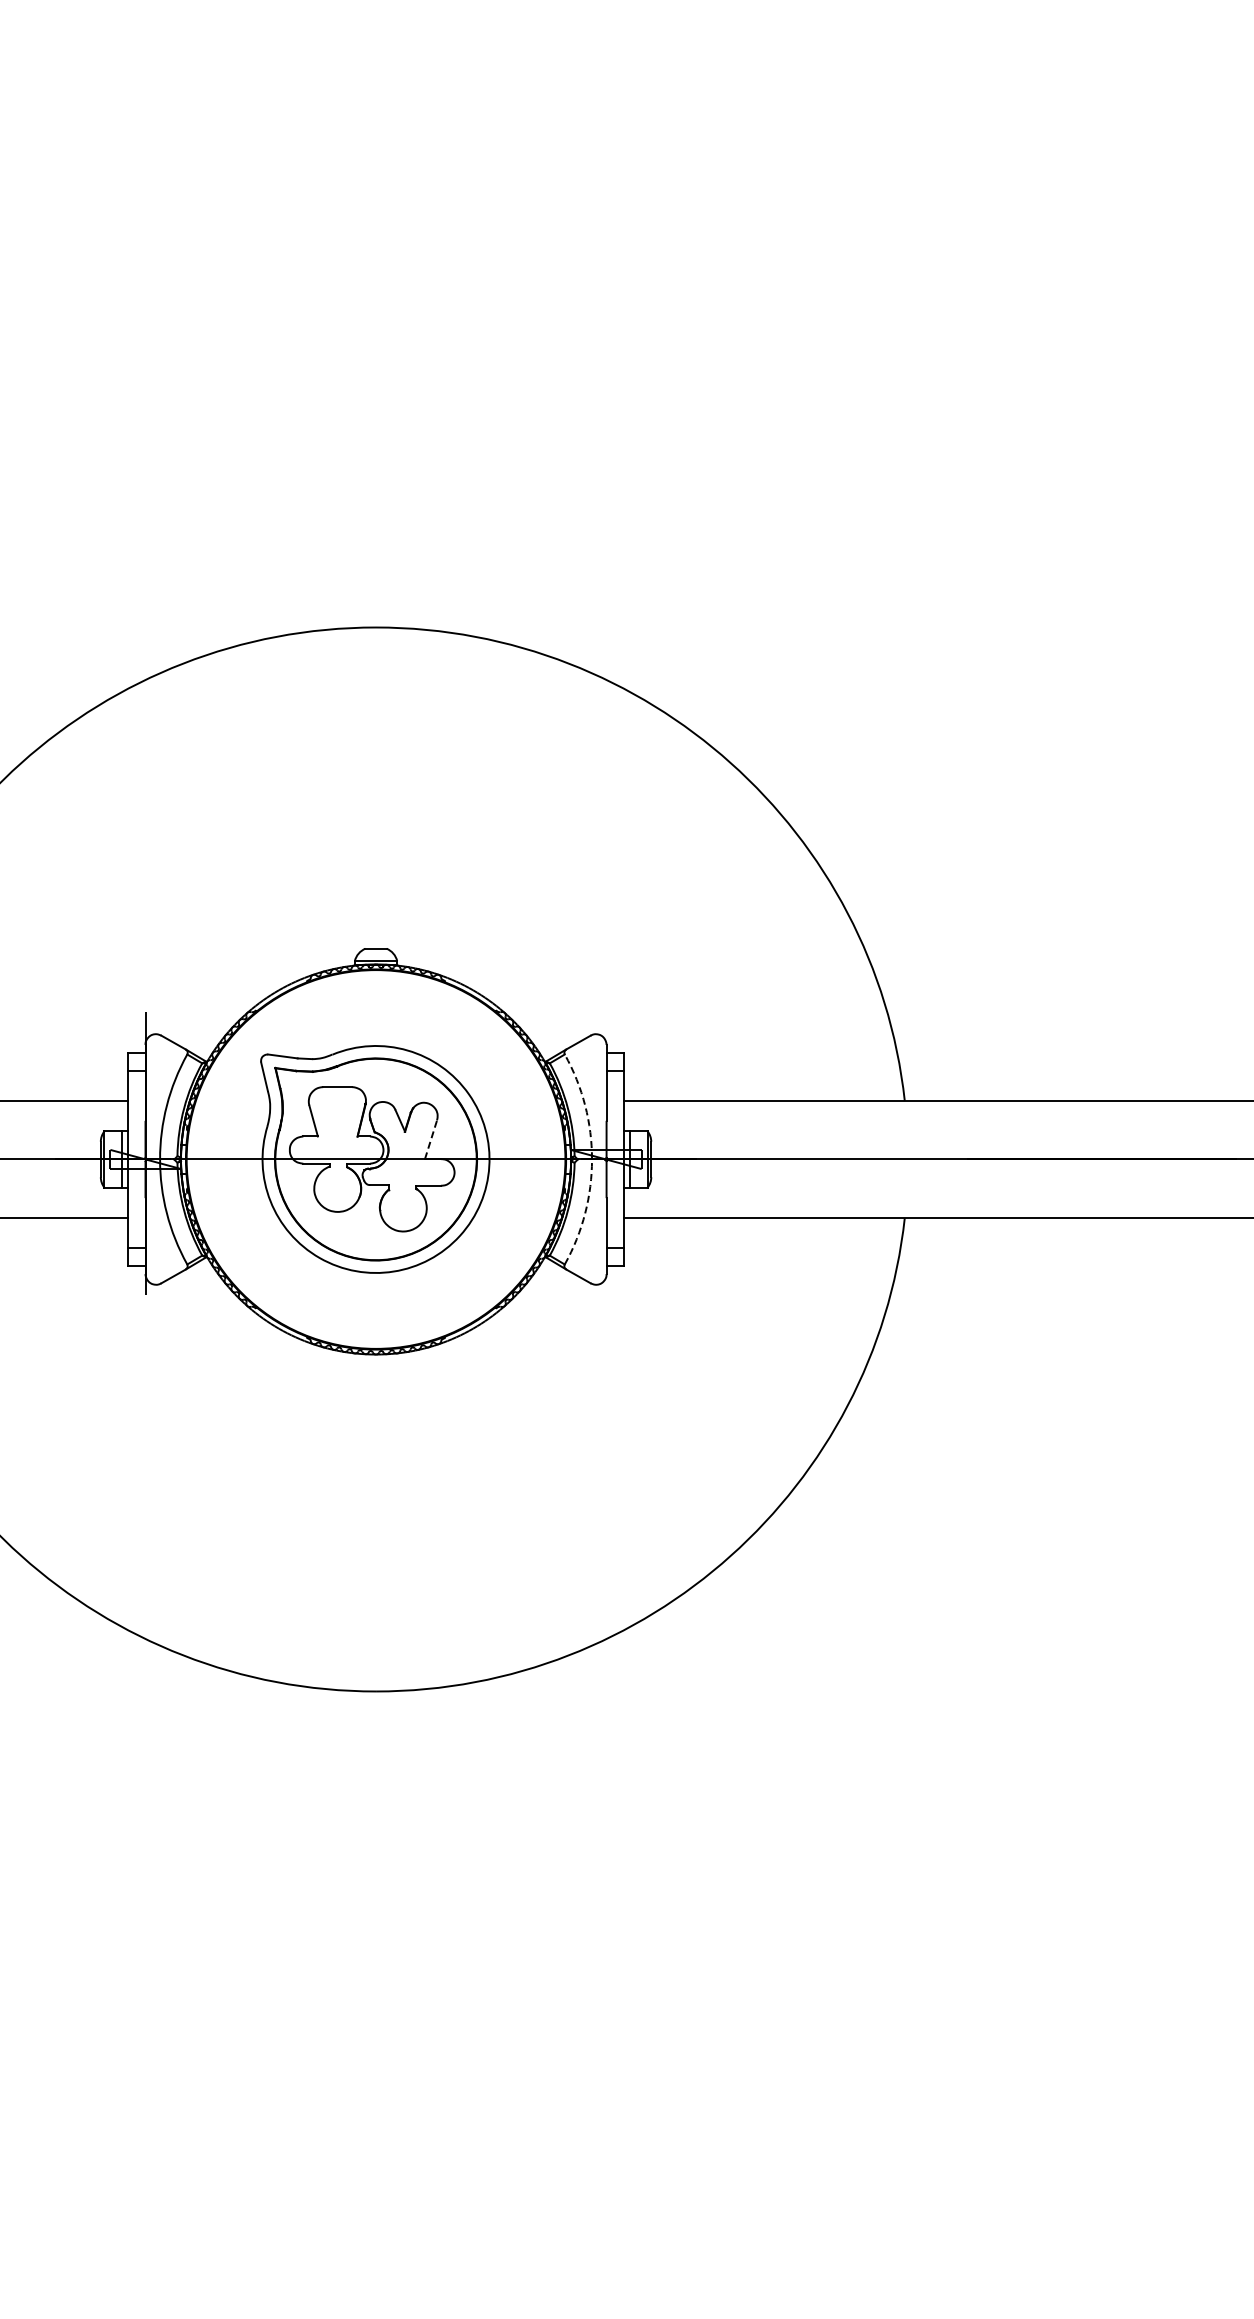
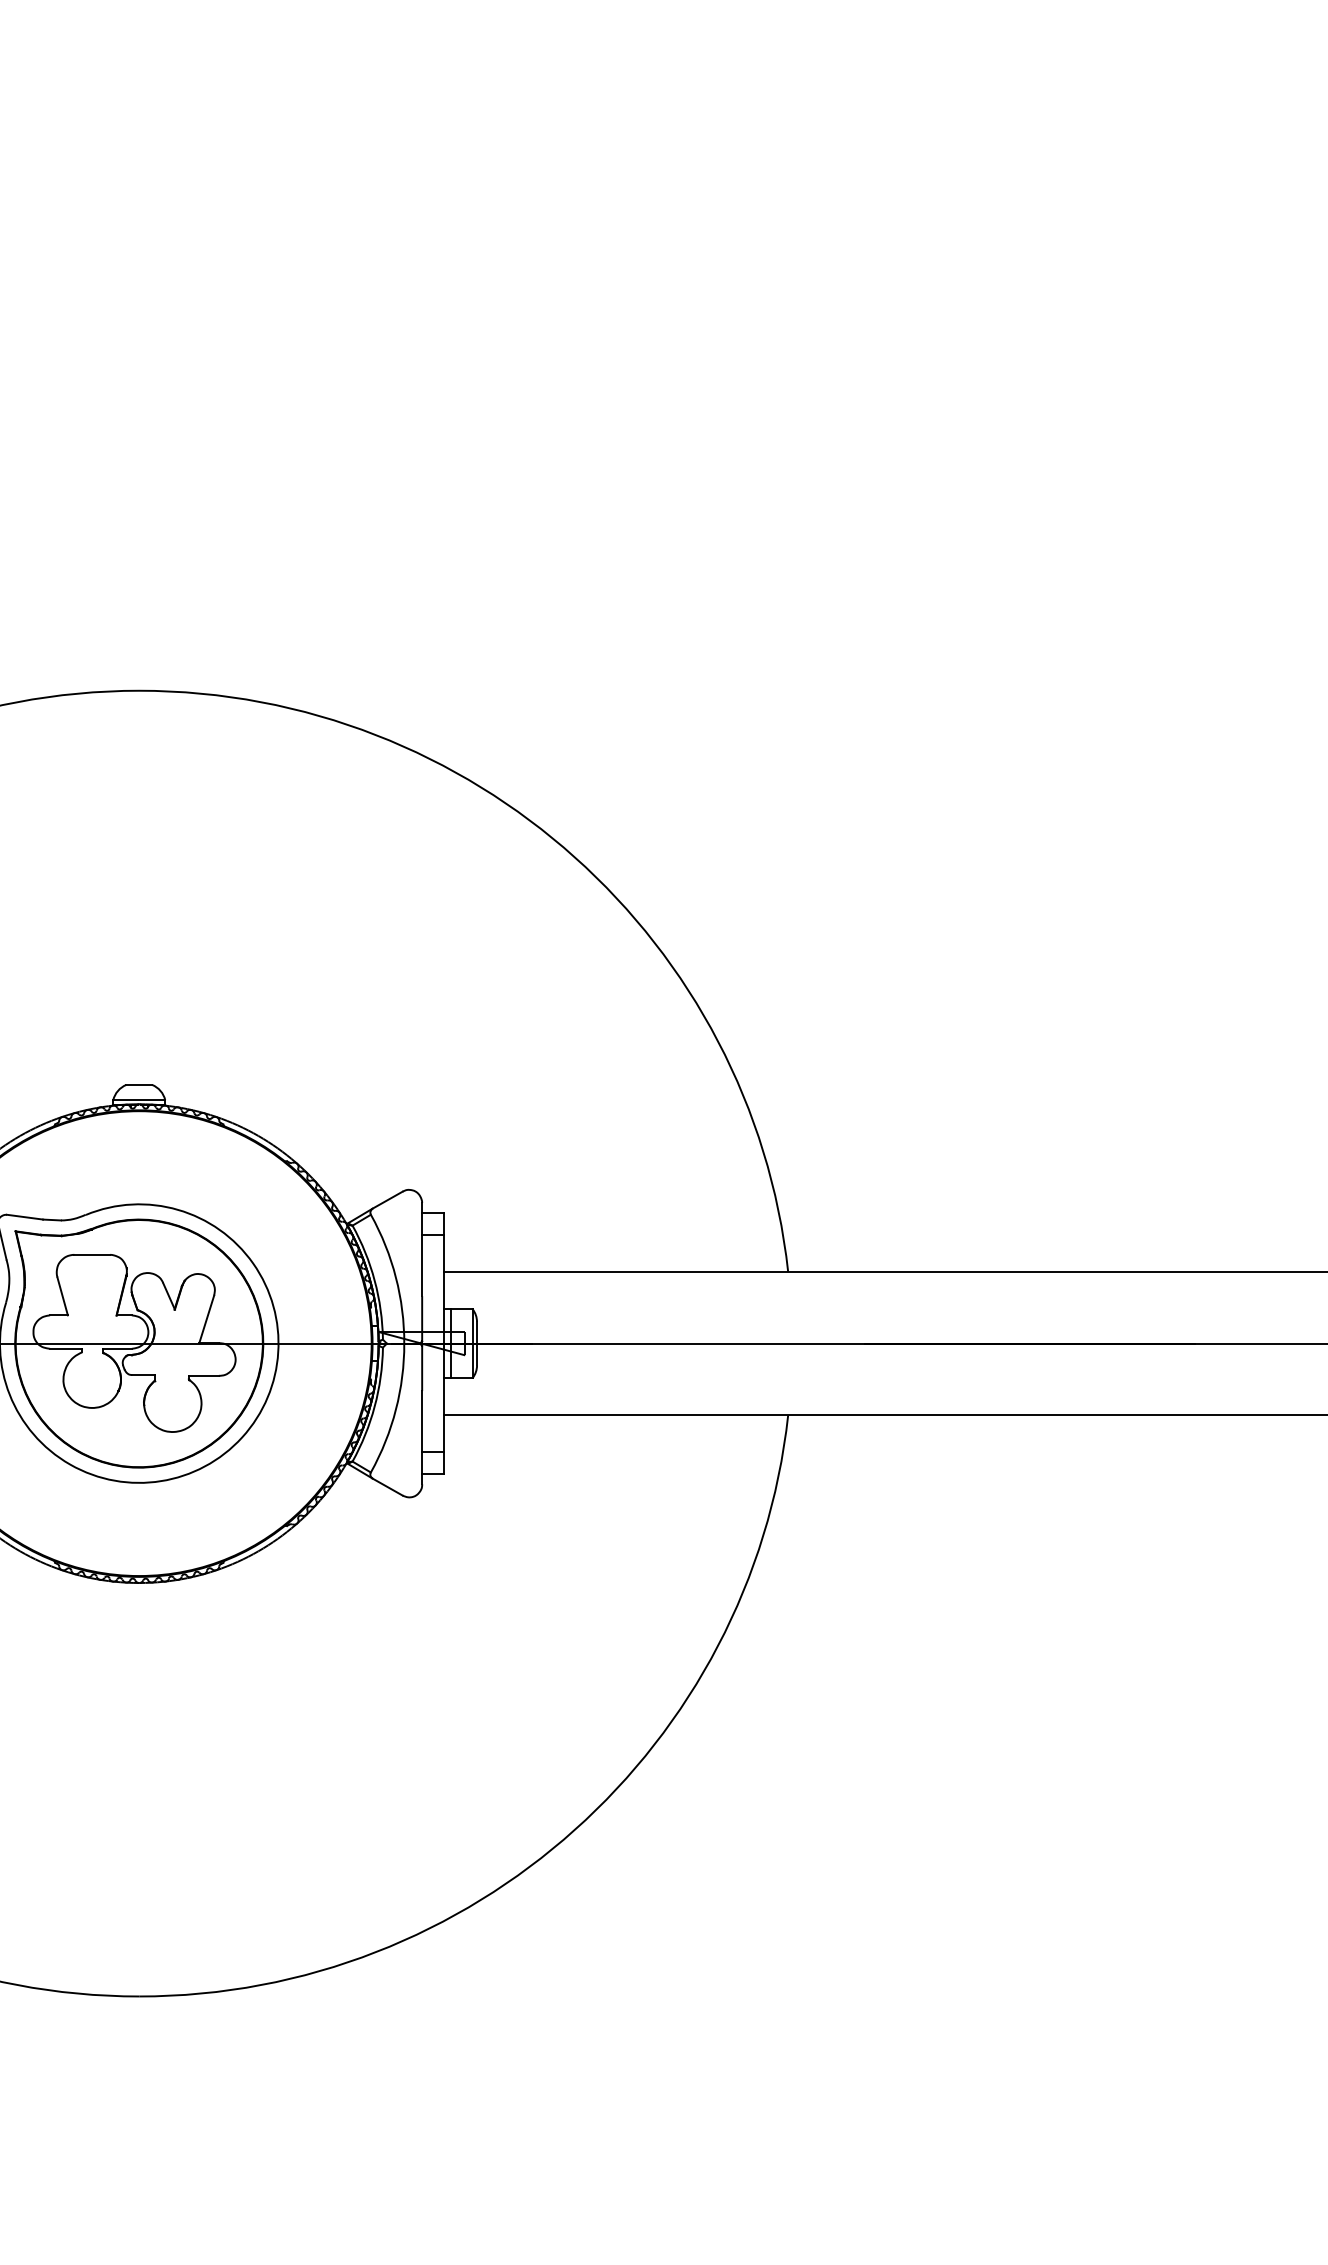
line: (431, 1139) -> (207, 1319), dashed -> solid
arc: (592, 1159) -> (404, 1343), dashed -> solid

